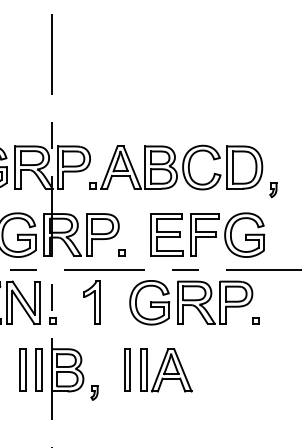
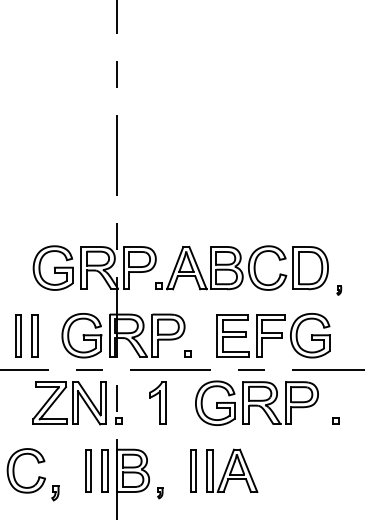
part: (273, 189) -> (339, 290), size x0.6
part: (254, 319) -> (335, 420), moved
part: (94, 392) -> (160, 493), size x0.7

